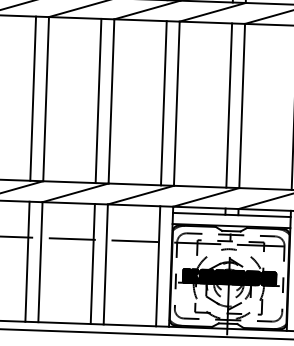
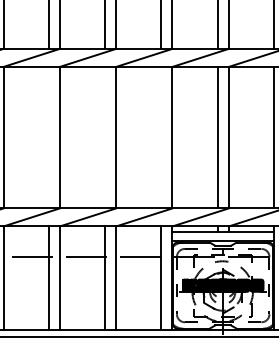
line: (32, 98) -> (48, 137), removed
line: (97, 100) -> (104, 137), removed
line: (164, 103) -> (161, 137), removed

